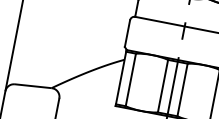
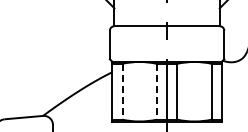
line: (130, 79) -> (122, 91), solid -> dashed
line: (162, 85) -> (156, 91), solid -> dashed

